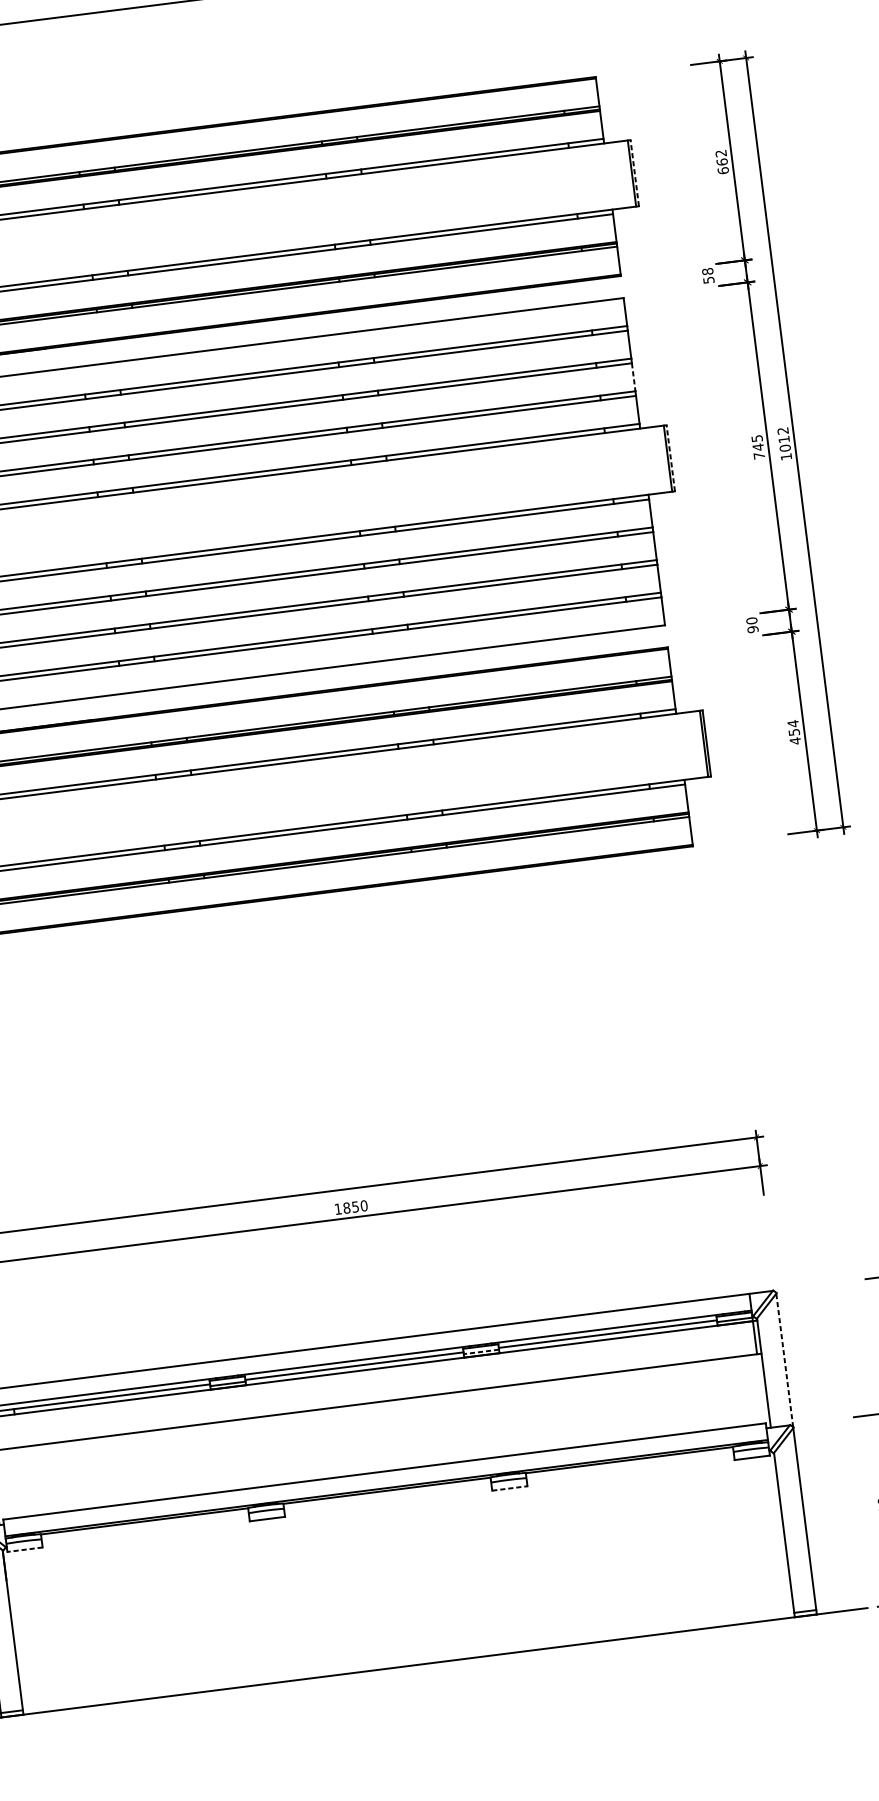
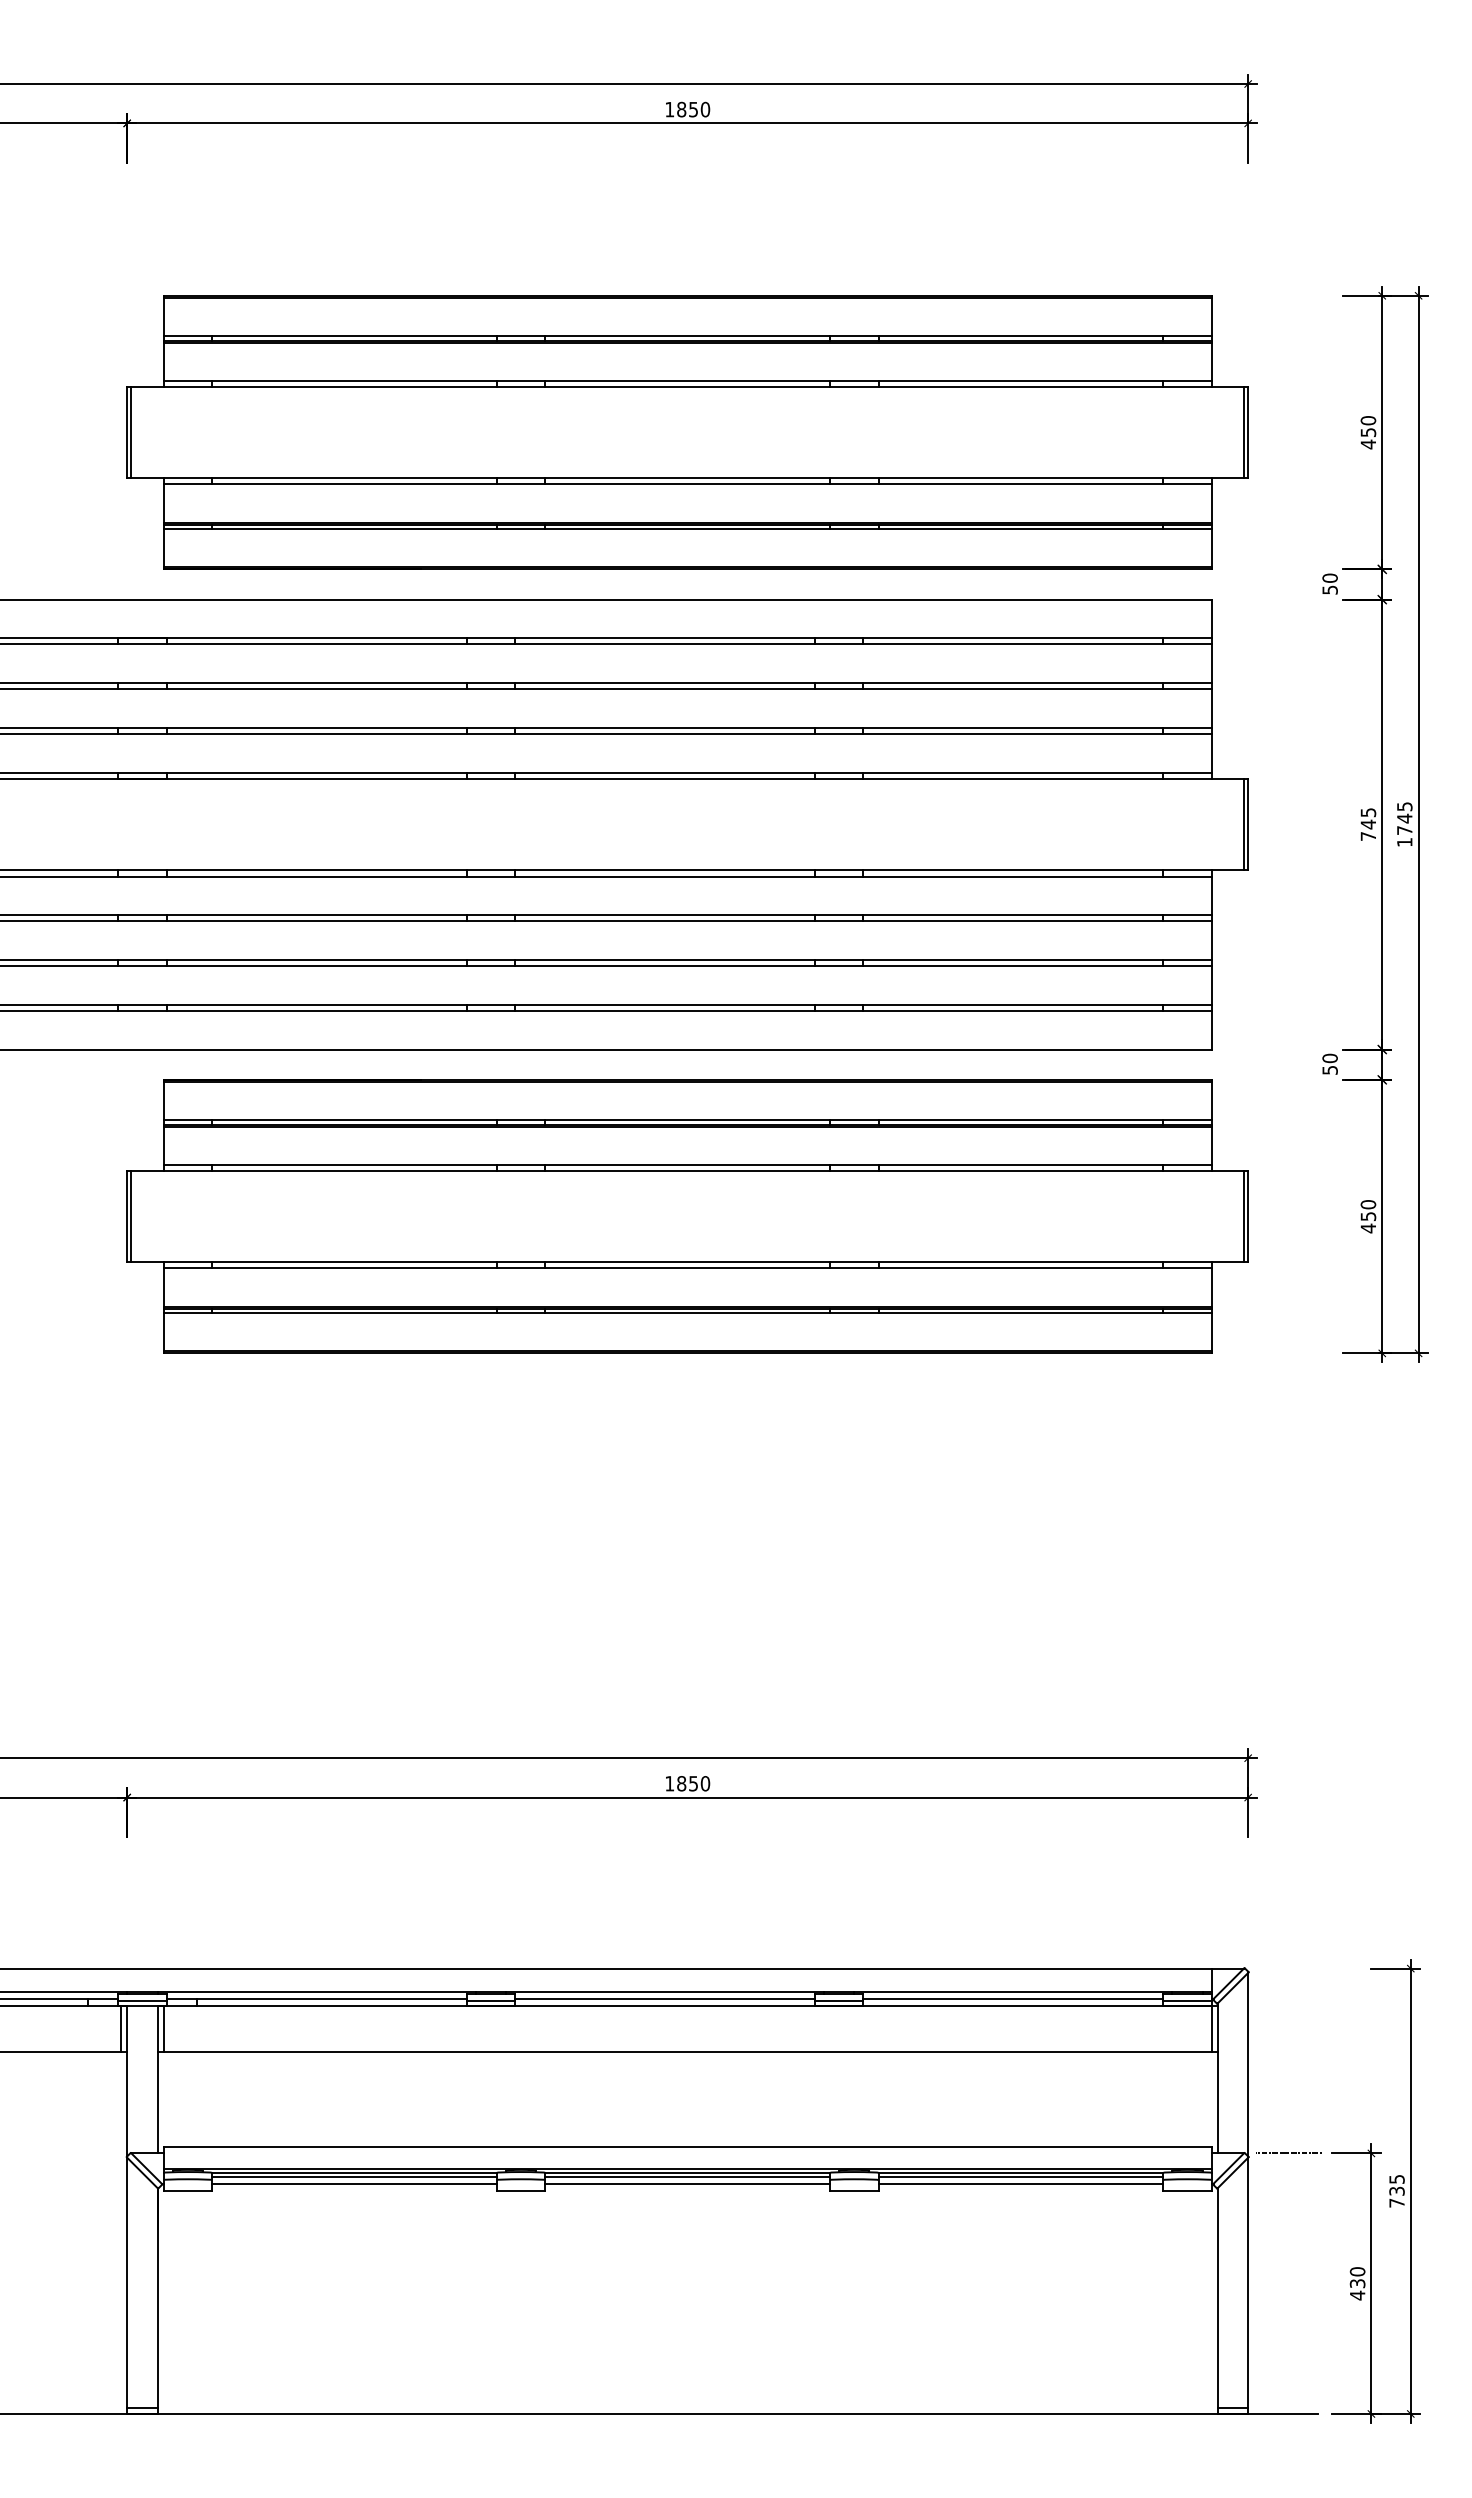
text: (722, 162) -> (1368, 432), 662 -> 450
line: (635, 173) -> (1248, 432), dashed -> solid
text: (707, 271) -> (1329, 577), 58 -> 50
line: (633, 377) -> (1211, 709), dashed -> solid
text: (783, 439) -> (1404, 818), 1012 -> 1745
line: (671, 458) -> (1248, 824), dashed -> solid
text: (752, 629) -> (1329, 1069), 90 -> 50
text: (793, 723) -> (1368, 1204), 454 -> 450
line: (480, 1352) -> (838, 2001), dashed -> solid
line: (784, 1360) -> (1248, 2064), dashed -> solid
line: (822, 1421) -> (1288, 2153), added
line: (629, 1462) -> (1020, 2176), added
line: (630, 1467) -> (1020, 2183), added
line: (509, 1488) -> (854, 2190), dashed -> solid
line: (387, 1493) -> (687, 2176), added
line: (387, 1498) -> (687, 2183), added
line: (144, 1523) -> (354, 2176), added
line: (145, 1528) -> (354, 2183), added
line: (24, 1549) -> (187, 2190), dashed -> solid

